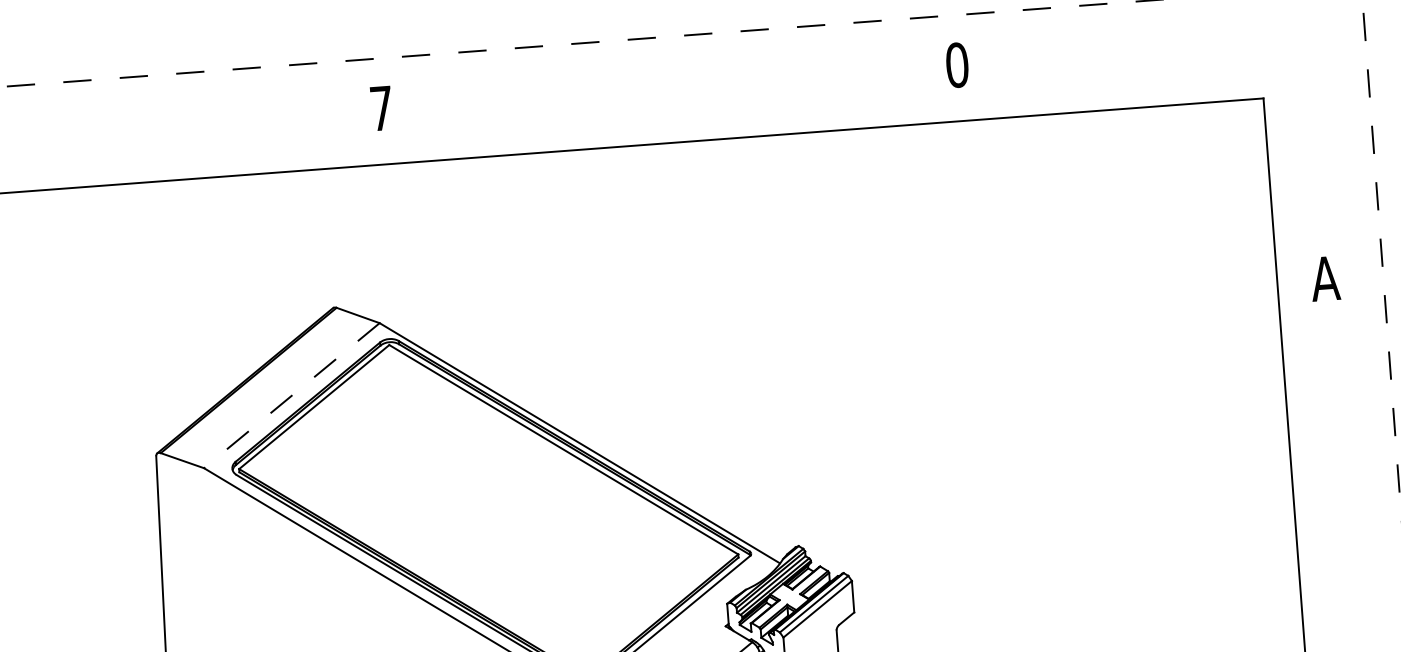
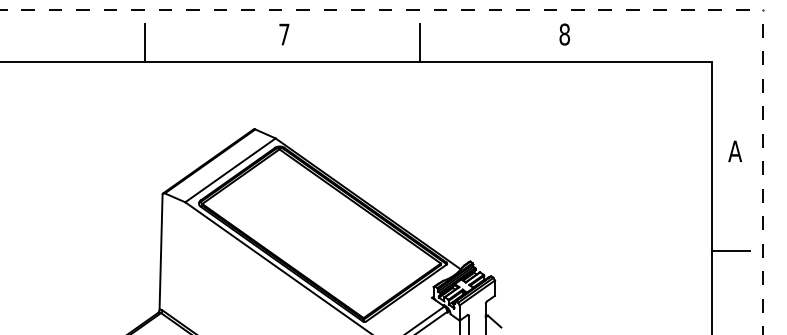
text: (956, 65) -> (564, 34), 0 -> 8
line: (660, 103) -> (419, 42), added
line: (95, 146) -> (144, 42), added
line: (291, 395) -> (230, 170), dashed -> solid
line: (1330, 483) -> (730, 250), added

